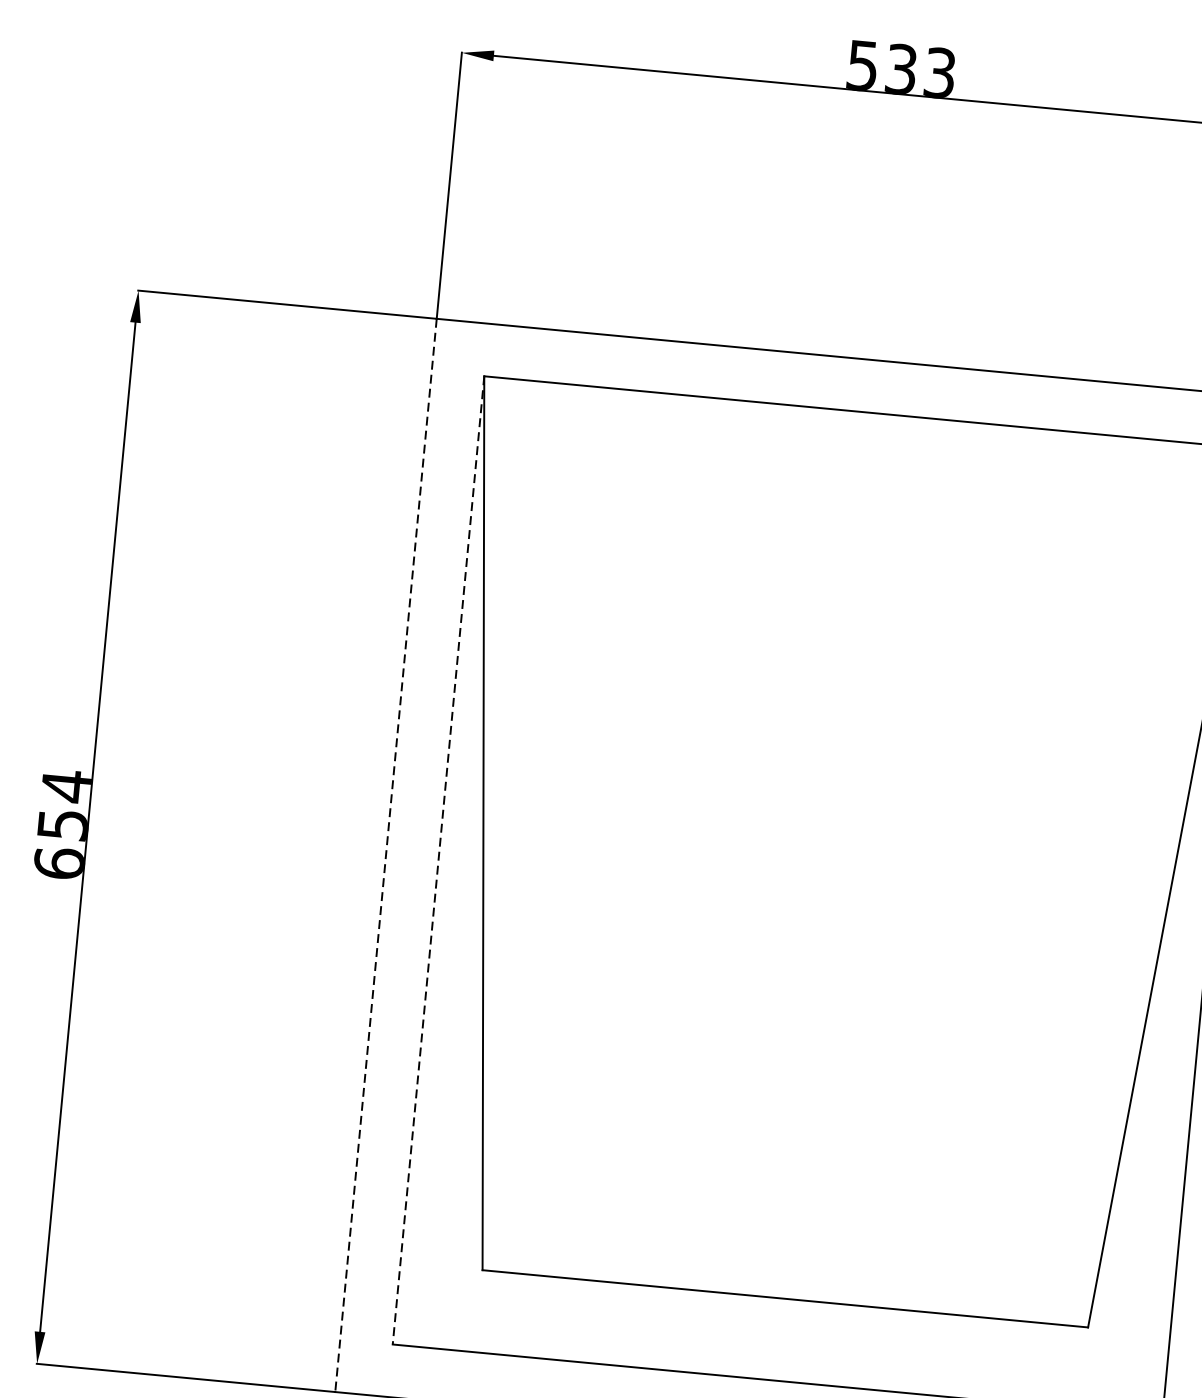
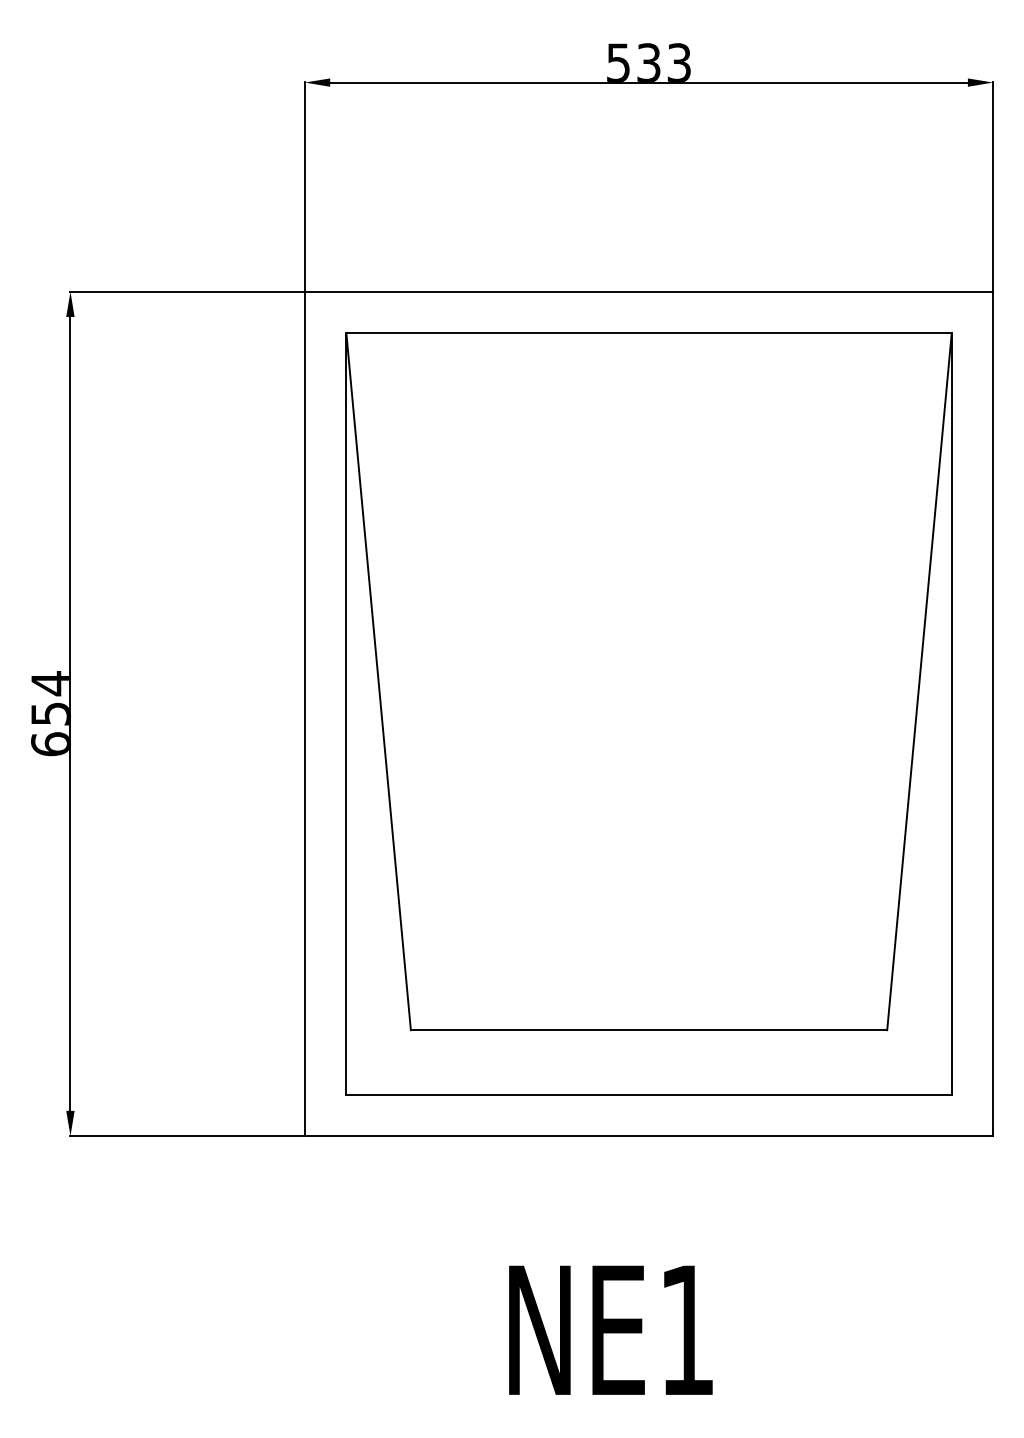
line: (386, 856) -> (305, 714), dashed -> solid
line: (438, 859) -> (346, 713), dashed -> solid

